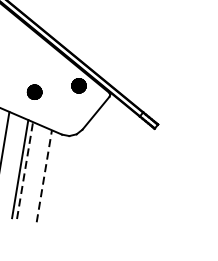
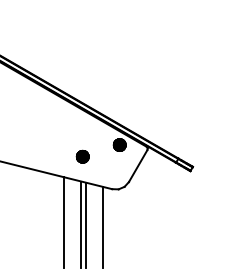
line: (24, 170) -> (85, 225), dashed -> solid
line: (43, 175) -> (102, 226), dashed -> solid

